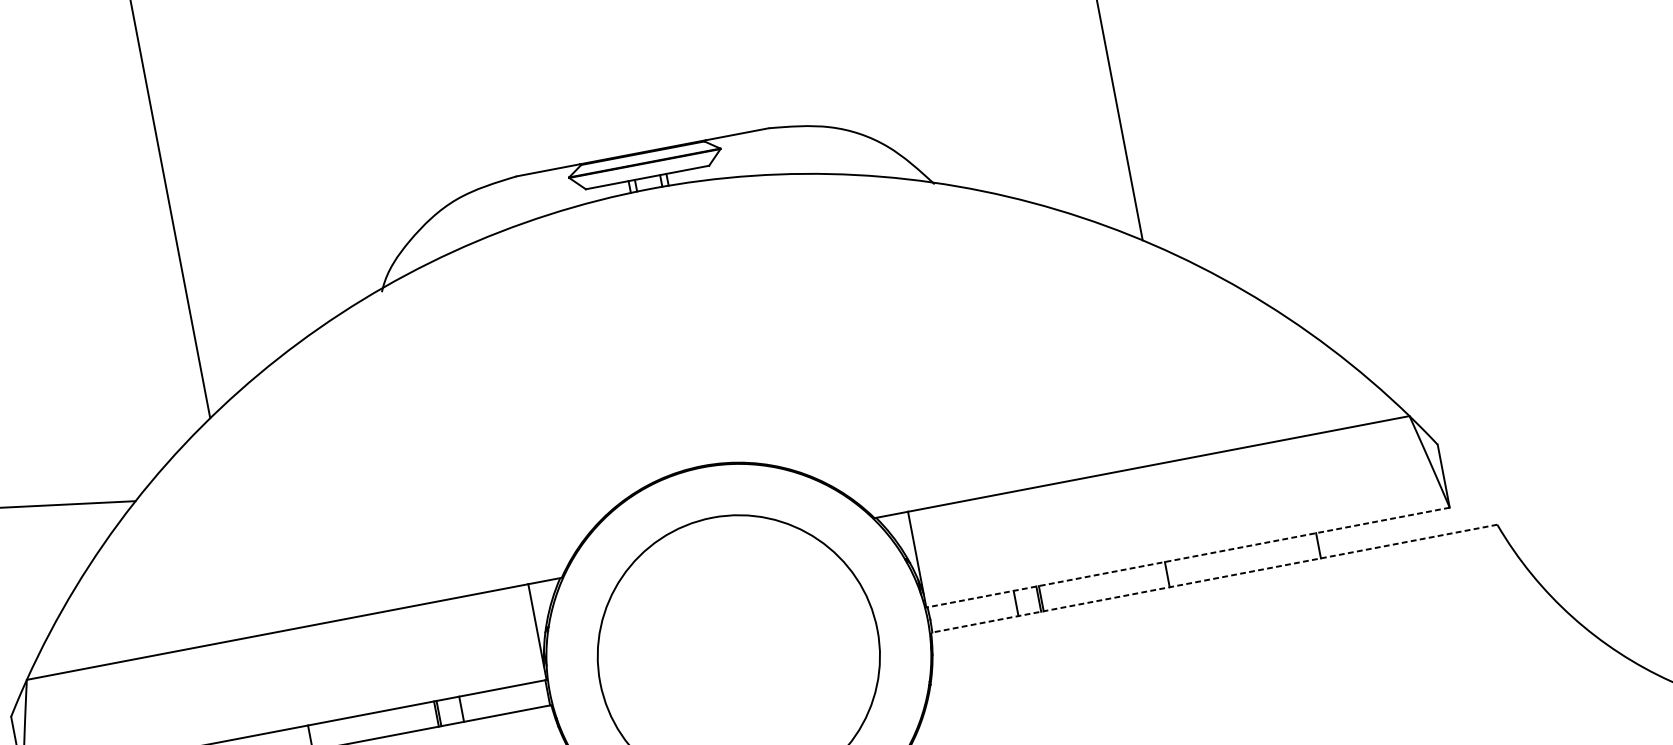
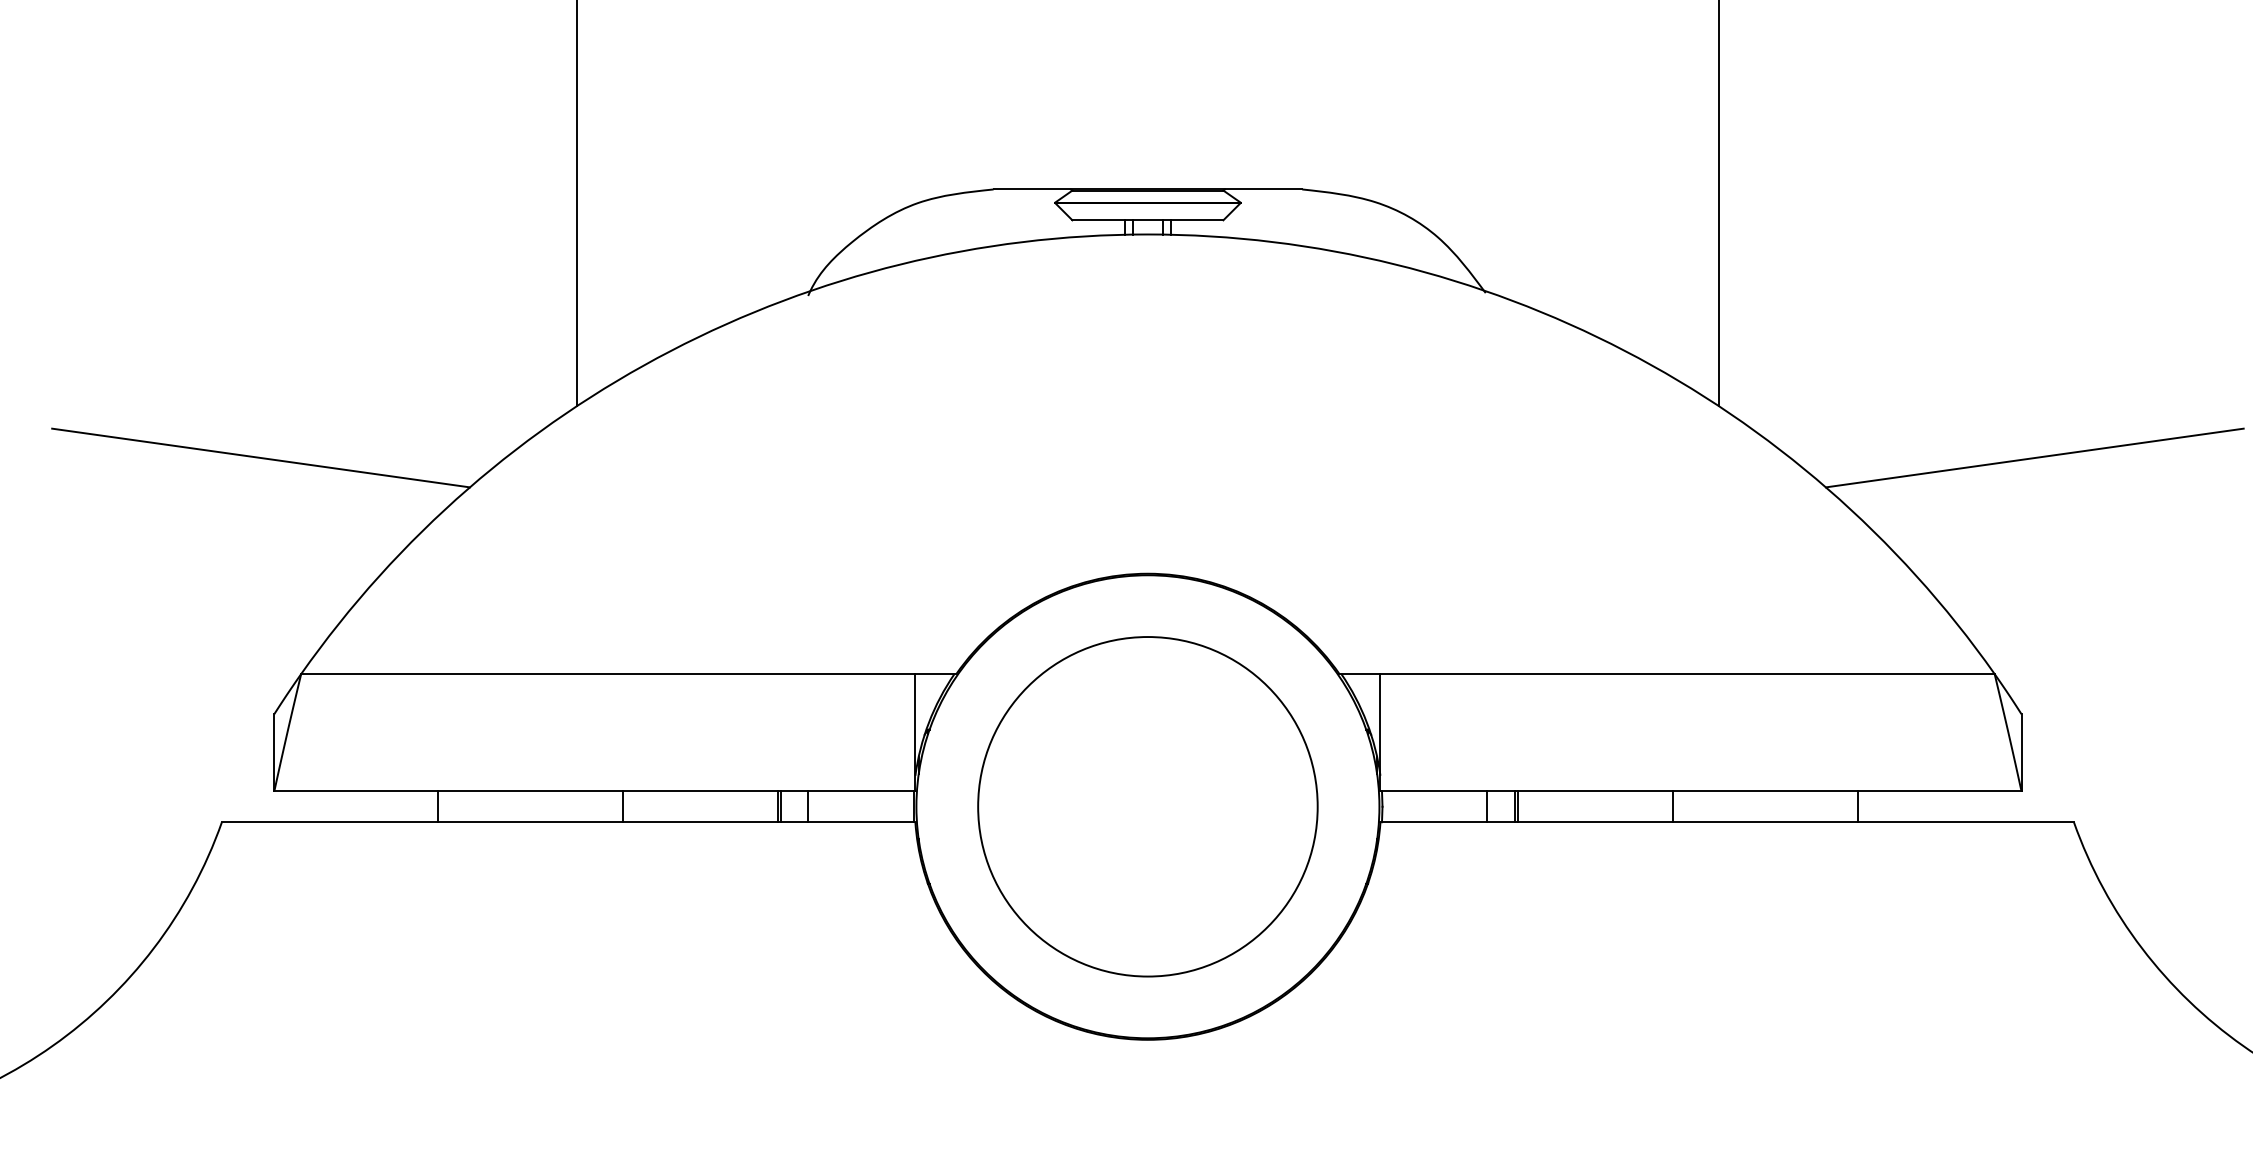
line: (1408, 233) -> (2034, 457), added
line: (1187, 557) -> (1700, 791), dashed -> solid
line: (1214, 578) -> (1727, 822), dashed -> solid

